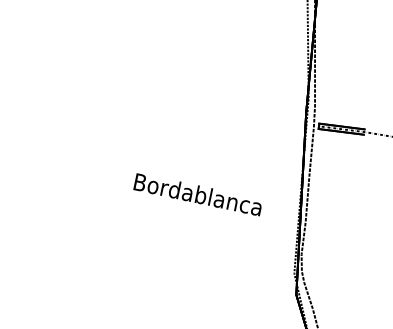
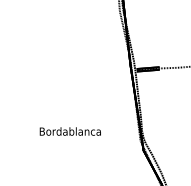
text: (196, 194) -> (69, 131), moved

